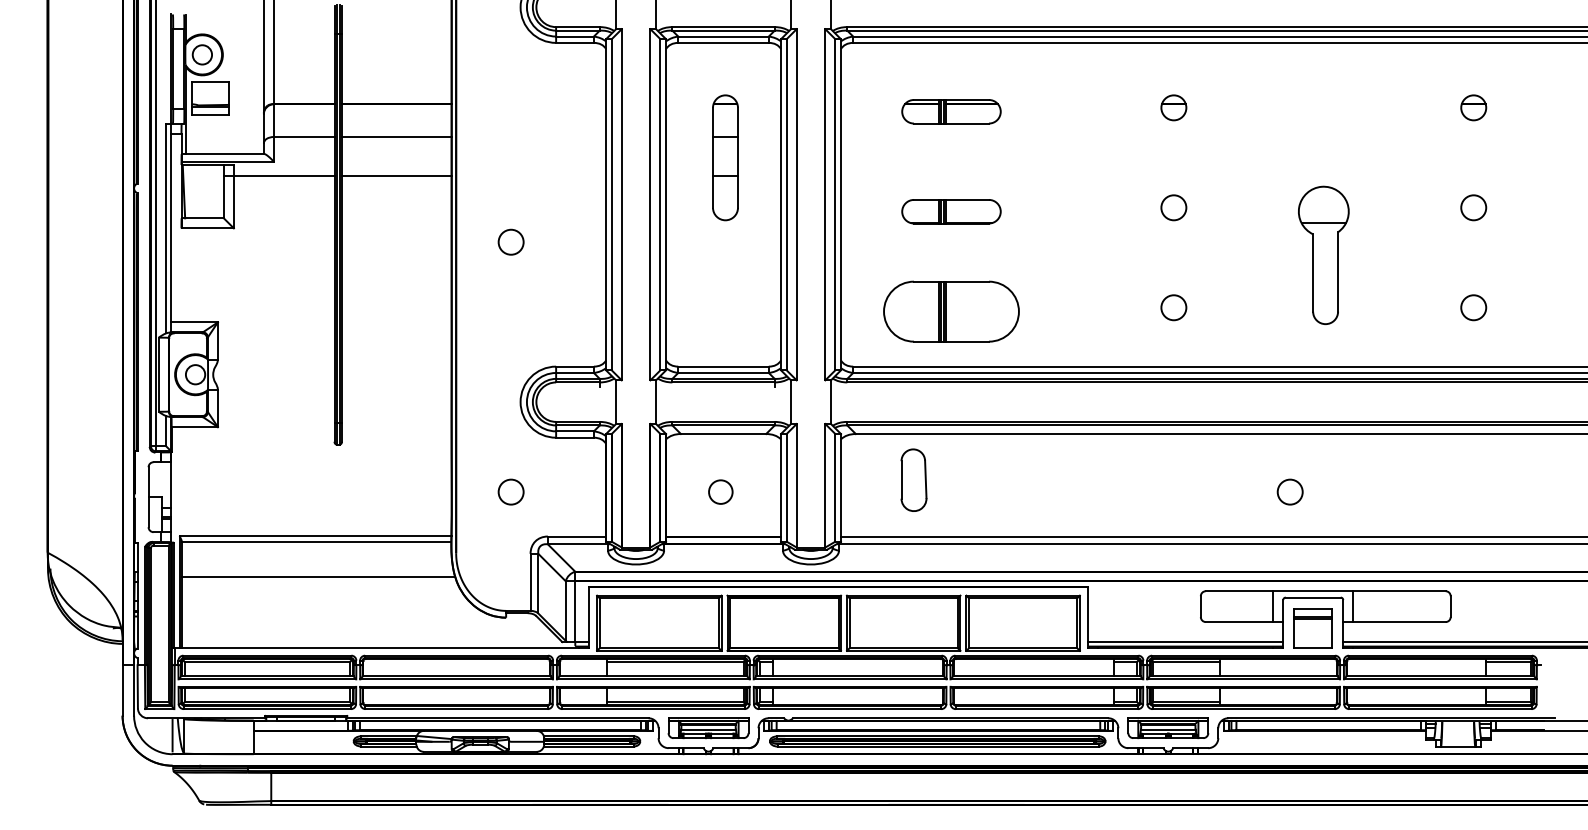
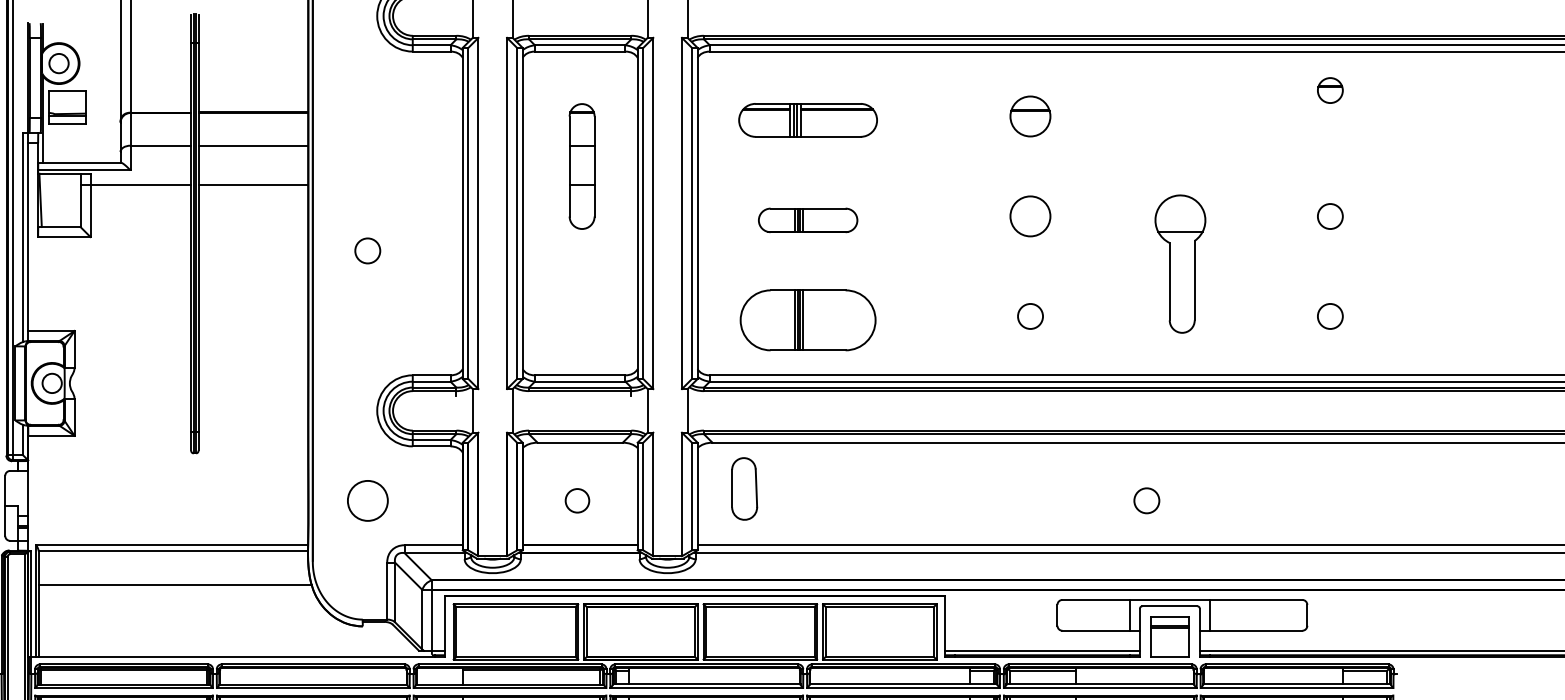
part: (1173, 107) -> (1030, 116), size x1.6
part: (1473, 107) -> (1330, 90), moved
part: (951, 111) -> (808, 120), size x1.4
circle: (1173, 207) -> (1030, 216), size x1.6
part: (913, 479) -> (744, 488), moved
circle: (510, 491) -> (367, 500), size x1.6

